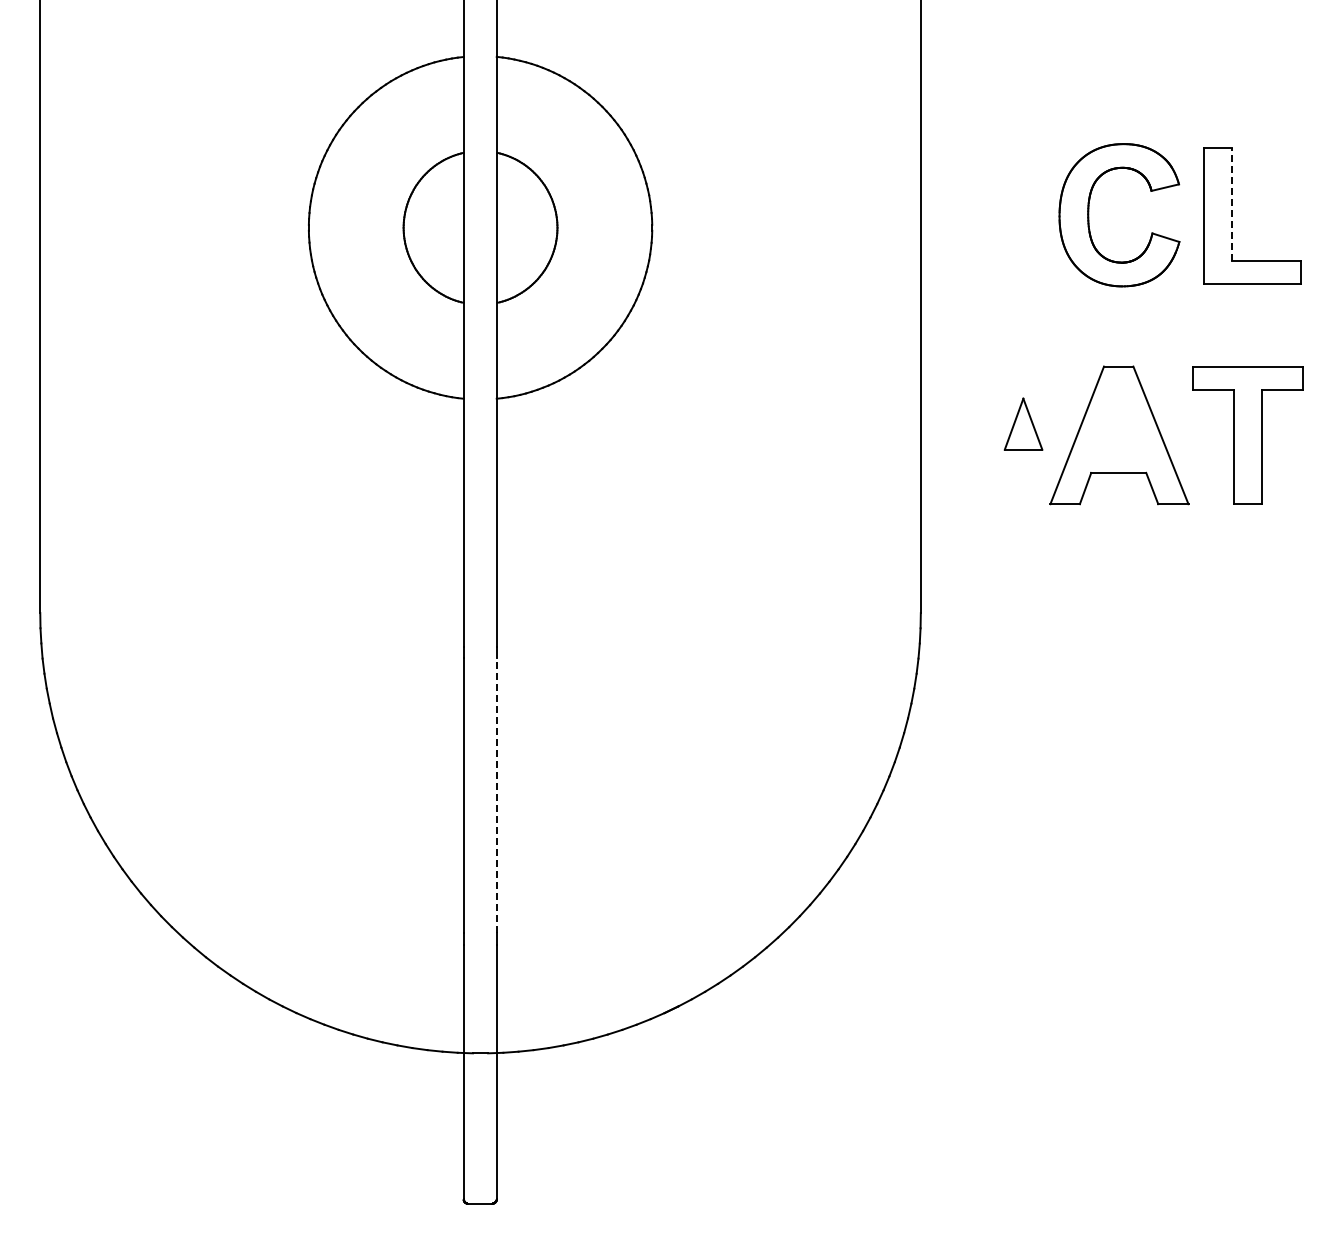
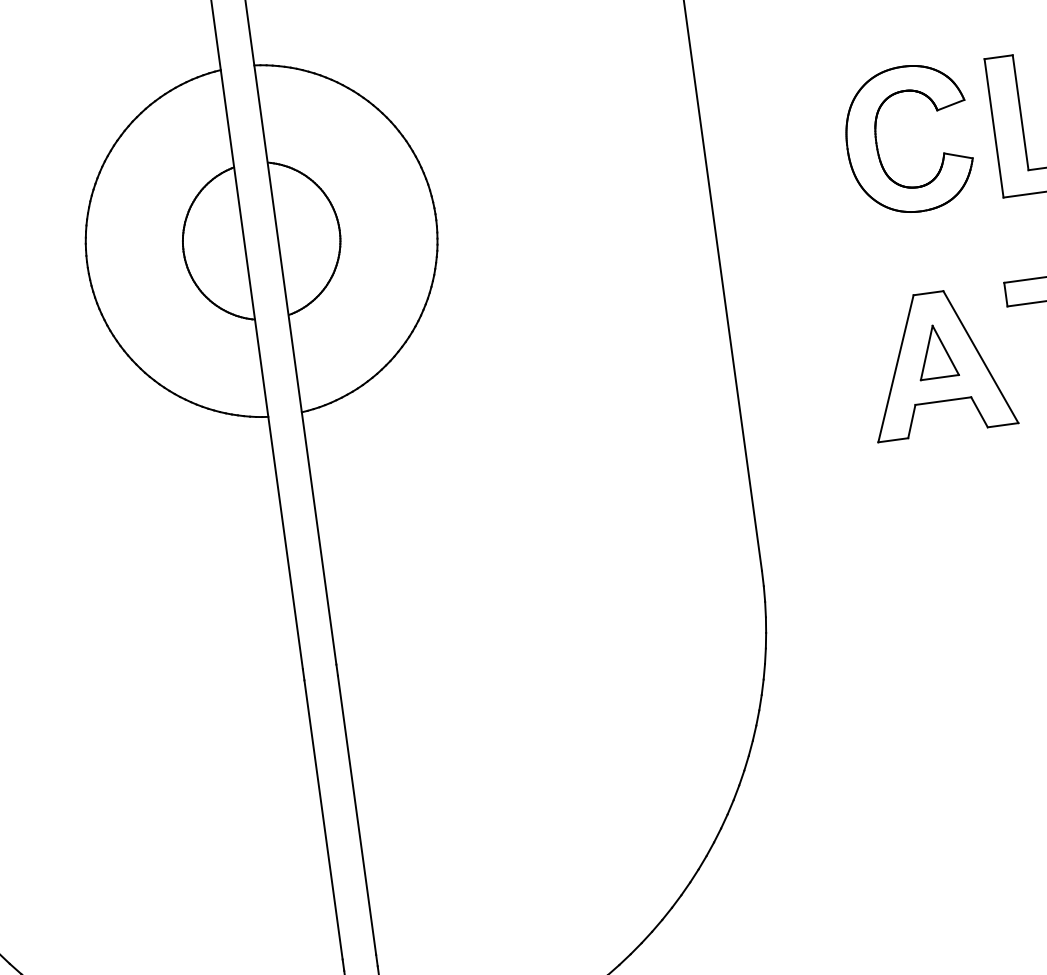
line: (1231, 204) -> (1020, 113), dashed -> solid
part: (1023, 423) -> (936, 350), moved
line: (496, 795) -> (356, 814), dashed -> solid

